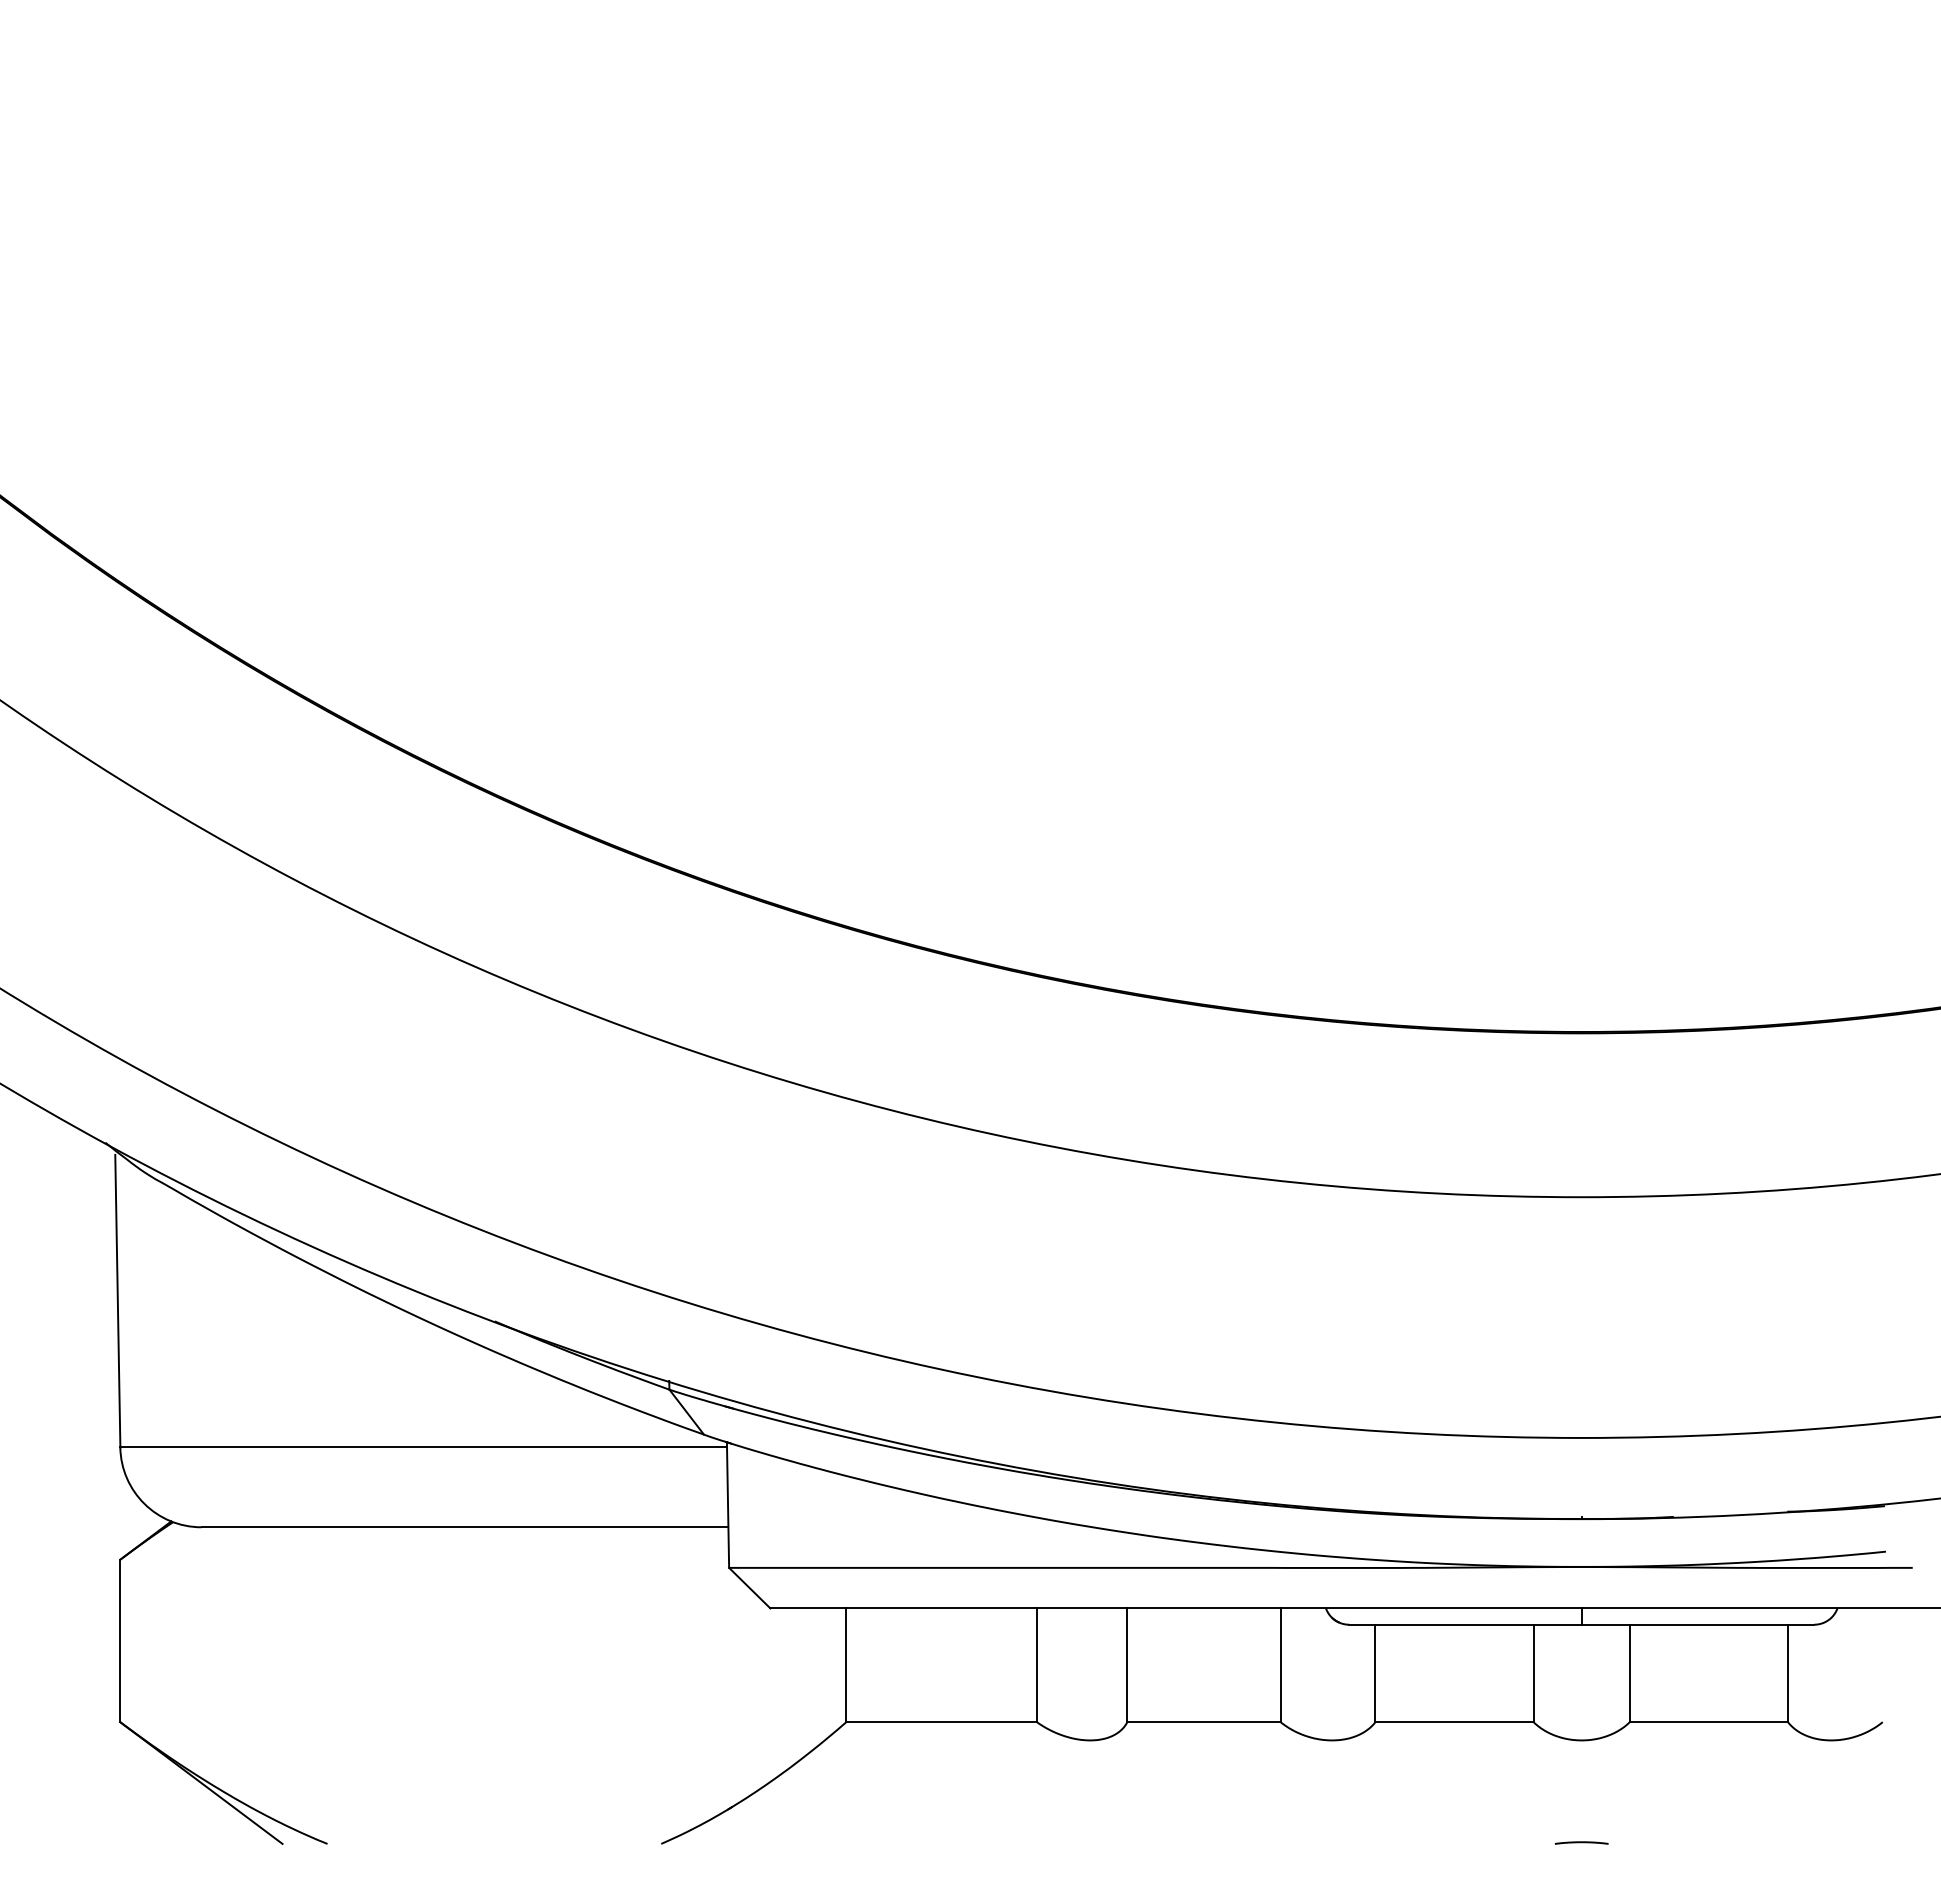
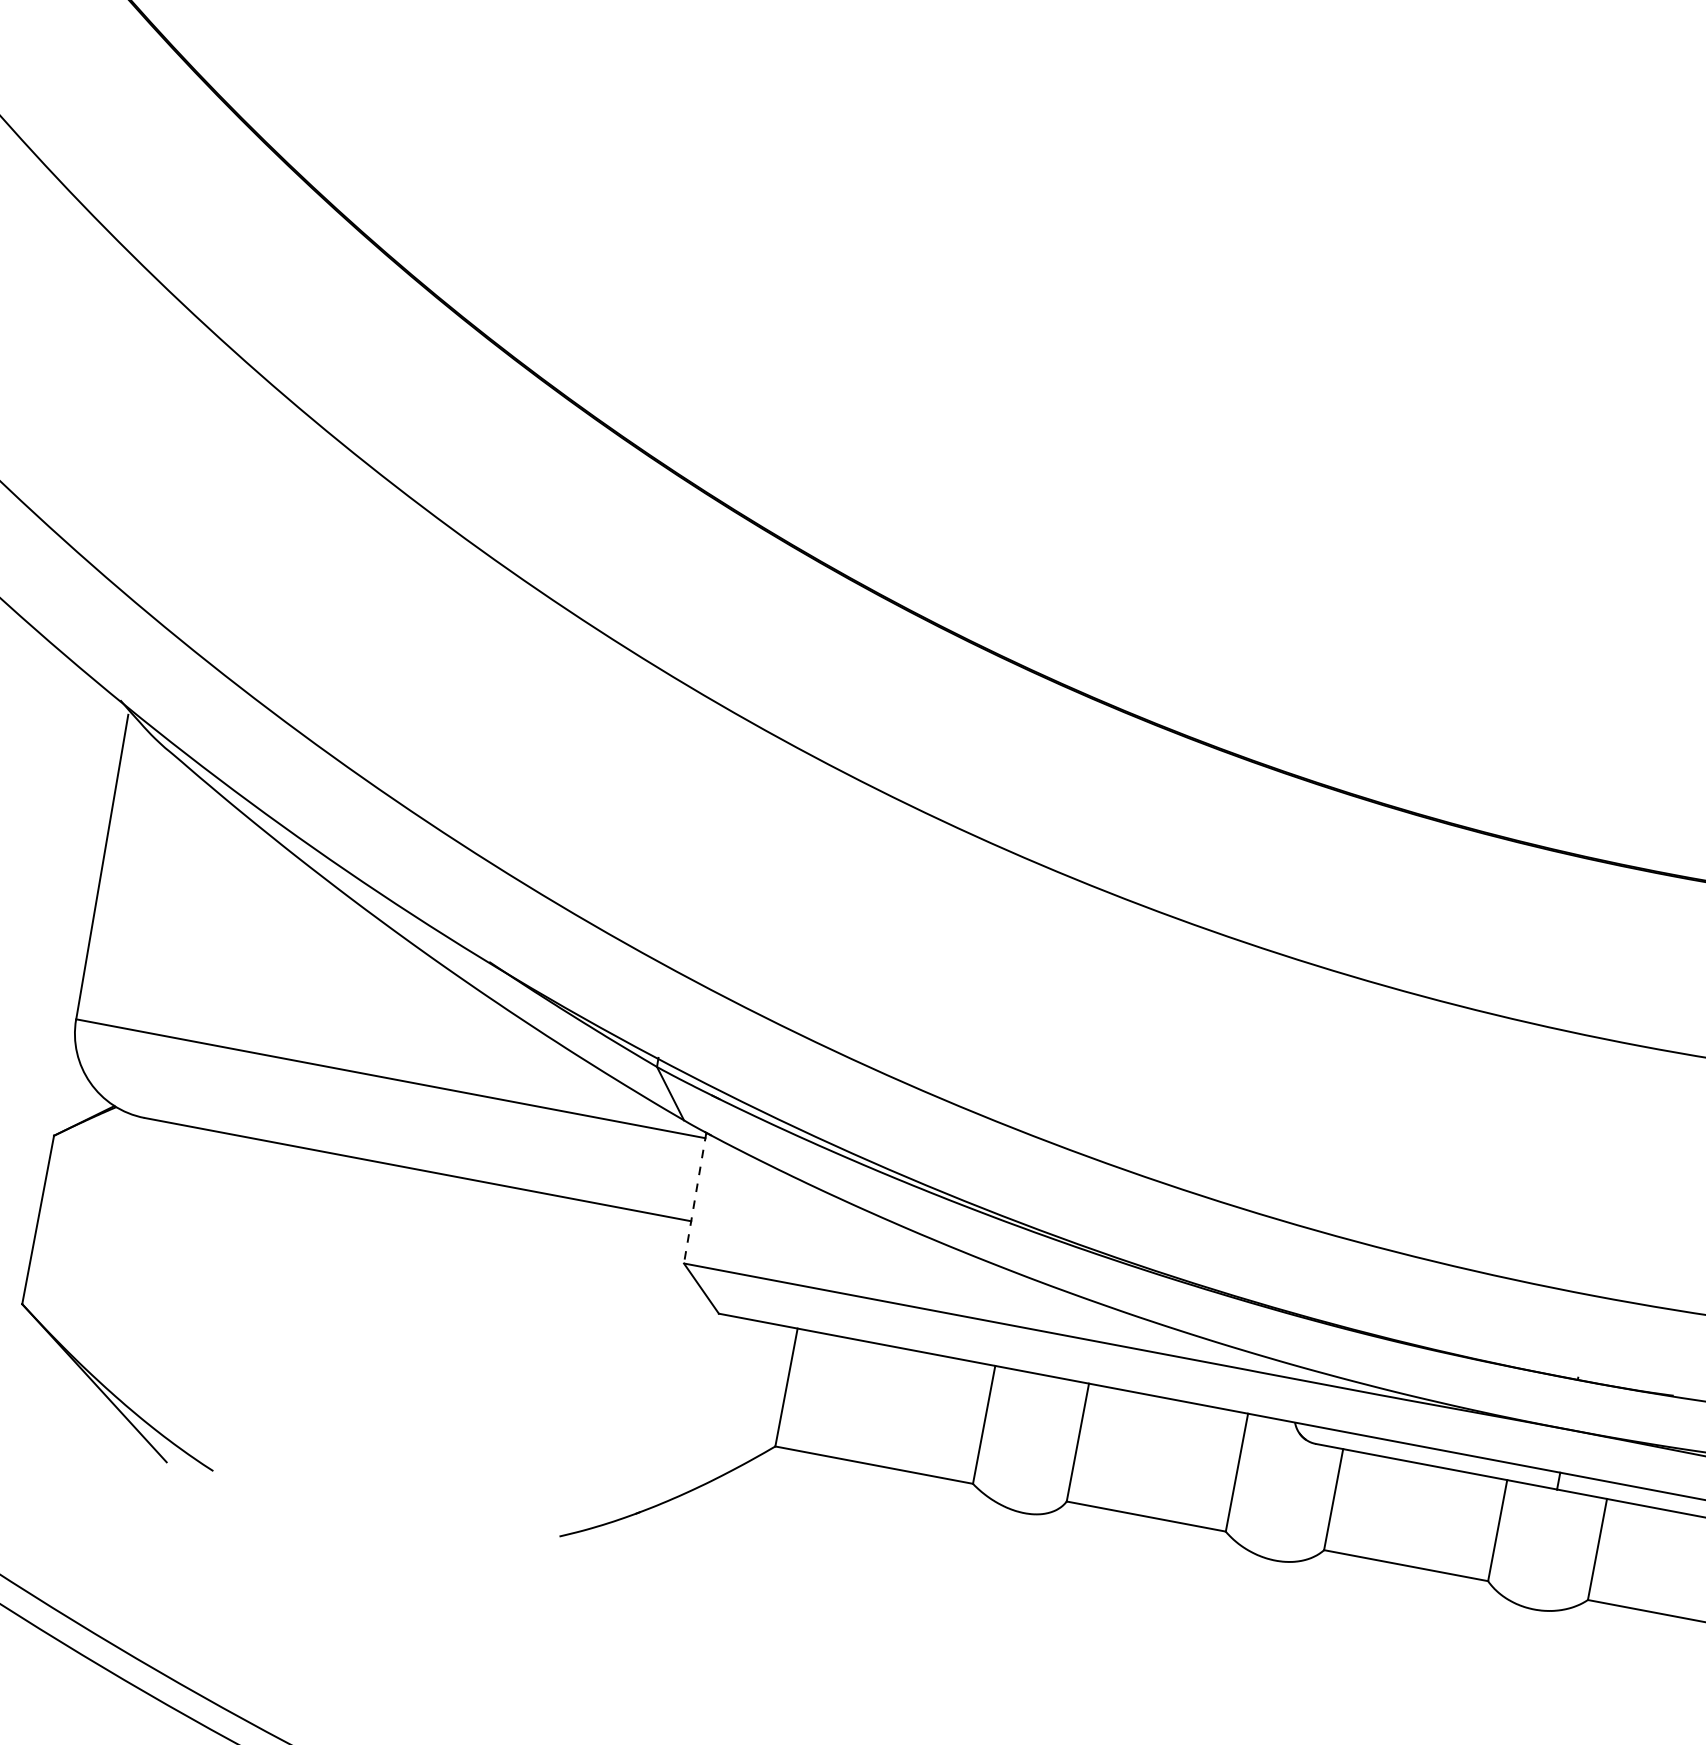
line: (728, 1505) -> (695, 1198), solid -> dashed
line: (1581, 1842) -> (1514, 1715), removed

